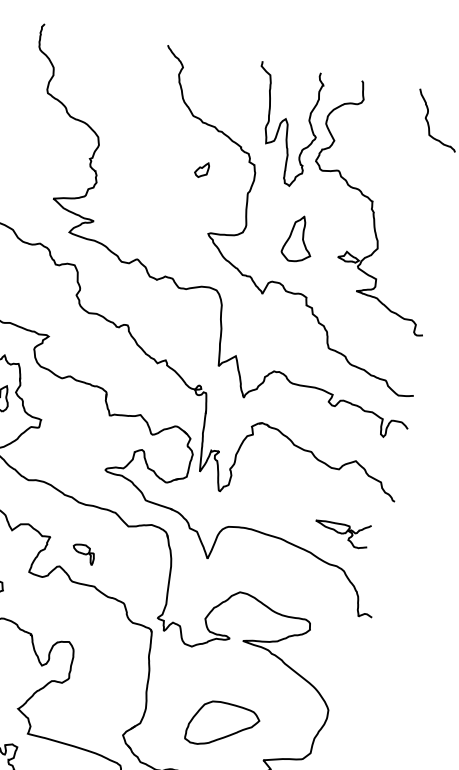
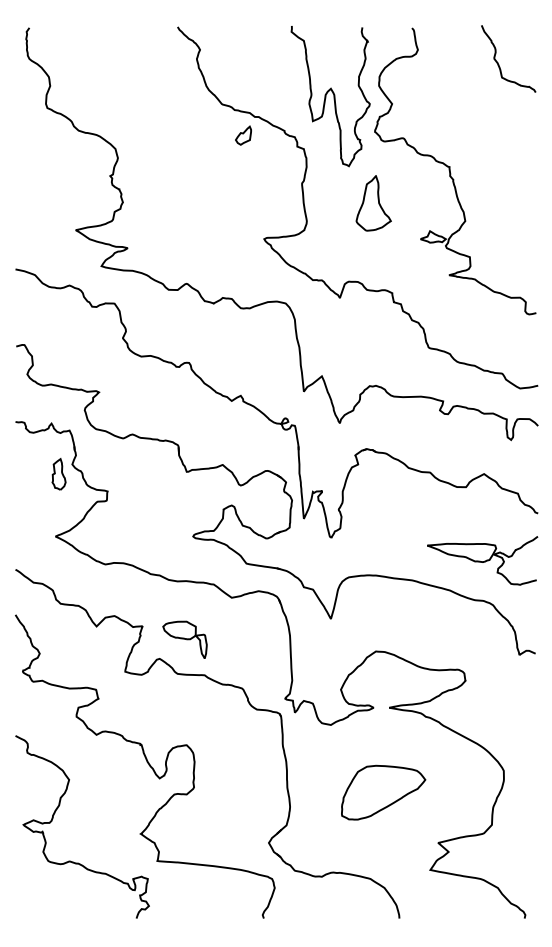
part: (202, 169) -> (243, 135), moved
part: (298, 239) -> (373, 203), moved
part: (341, 532) -> (482, 560), size x1.67
part: (83, 554) -> (184, 639), size x1.67
part: (222, 725) -> (383, 792), moved

